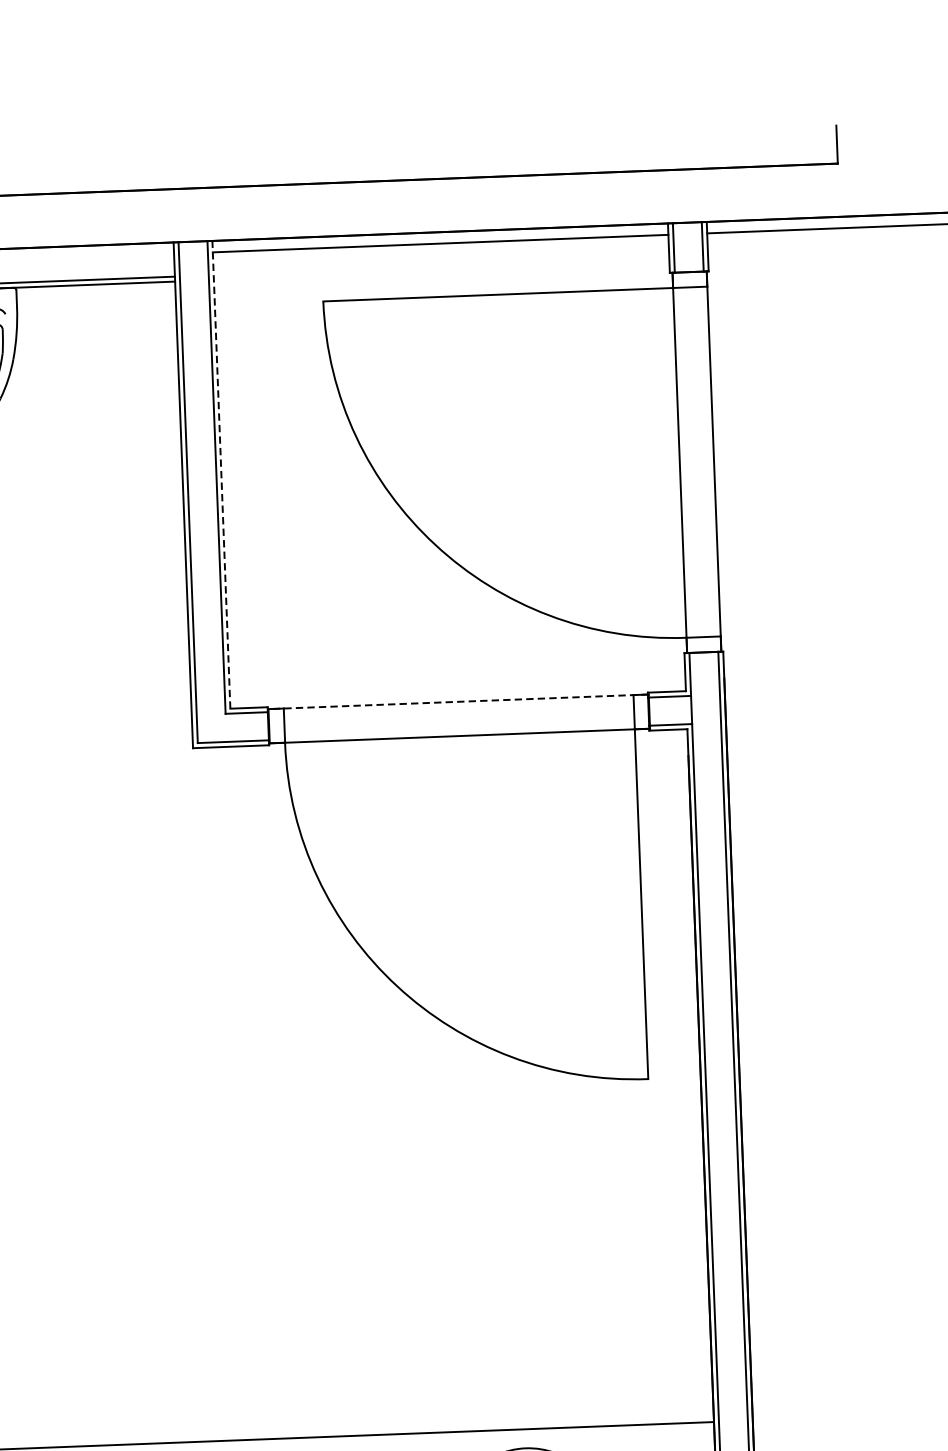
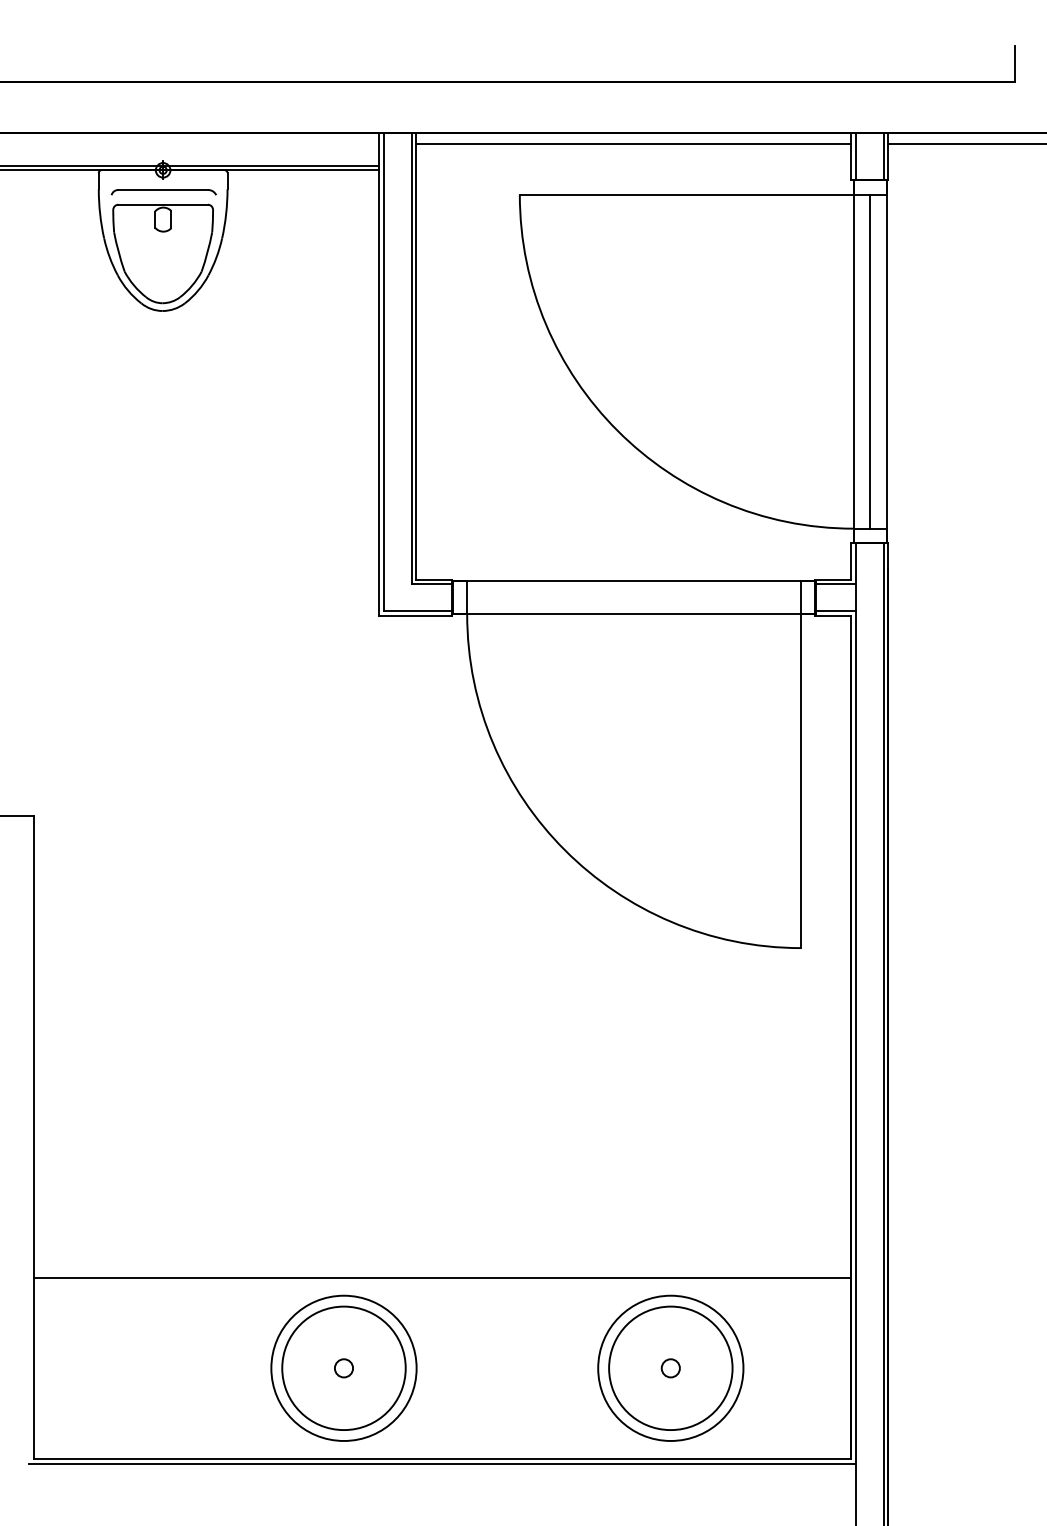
line: (697, 462) -> (870, 361), added
line: (221, 474) -> (416, 355), dashed -> solid
line: (458, 701) -> (634, 581), dashed -> solid

